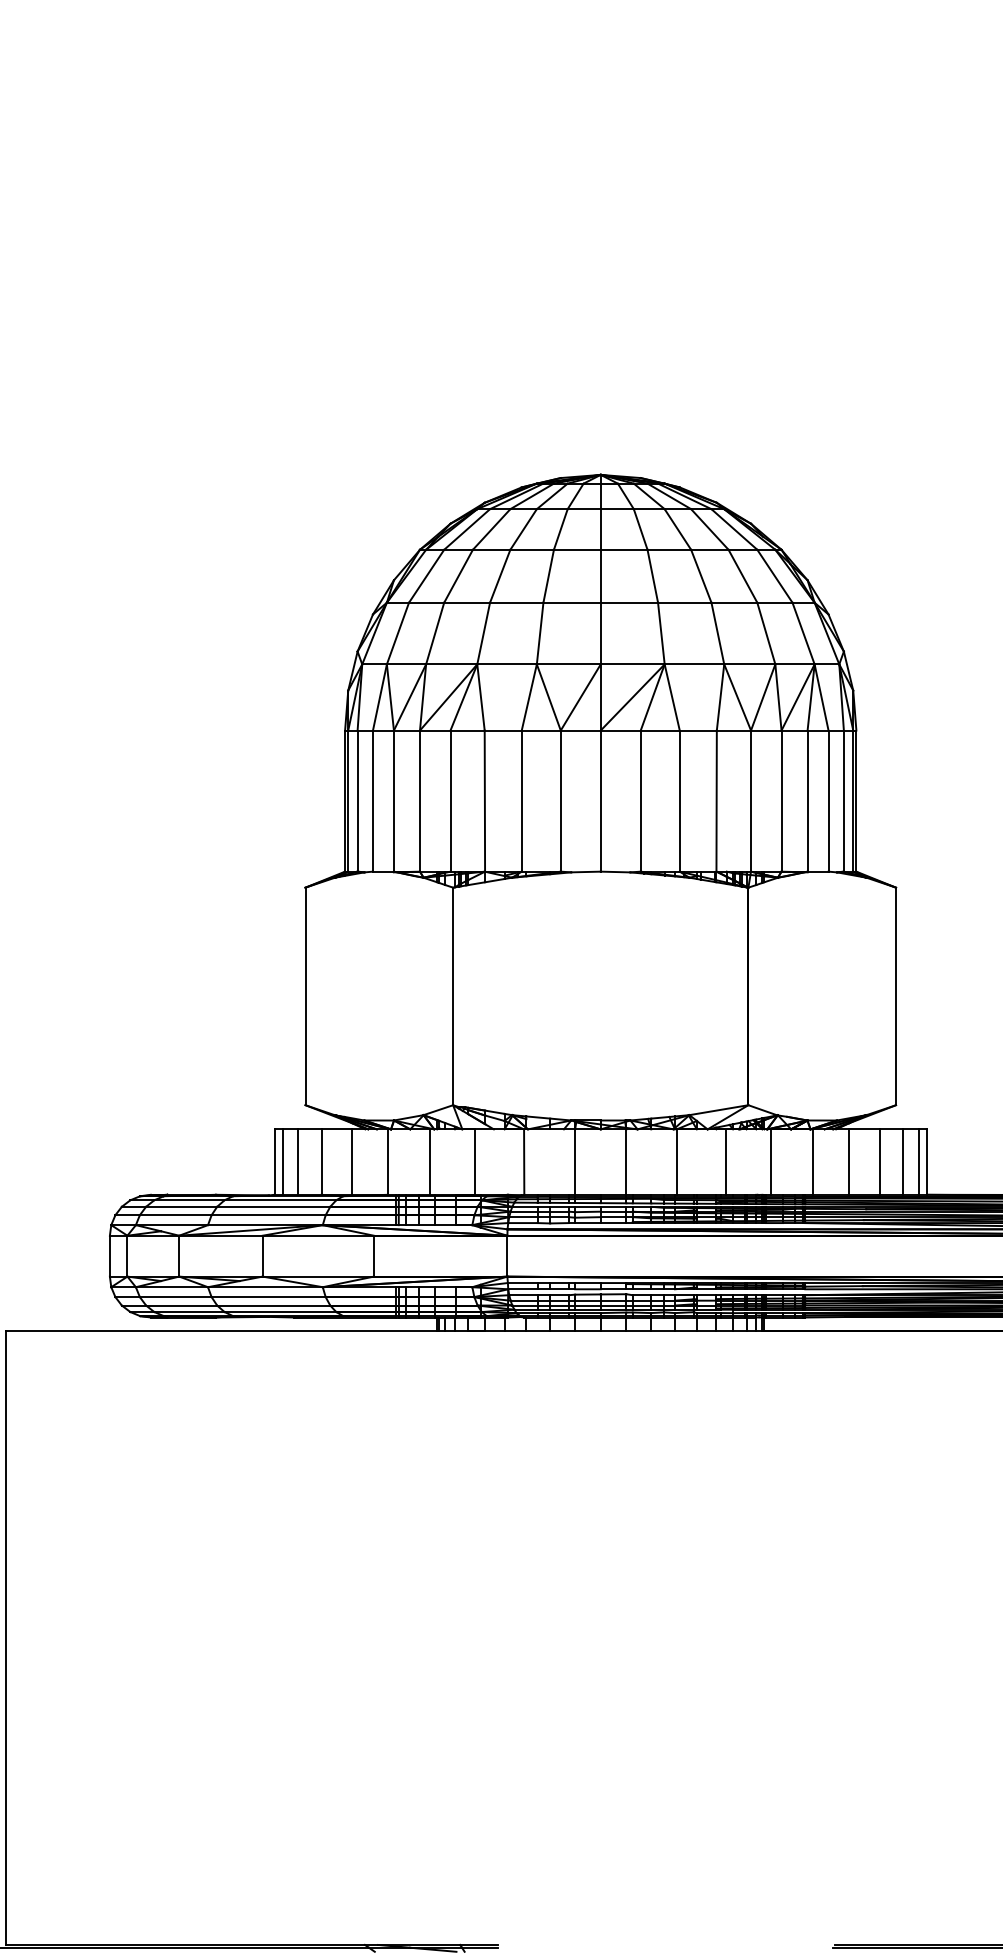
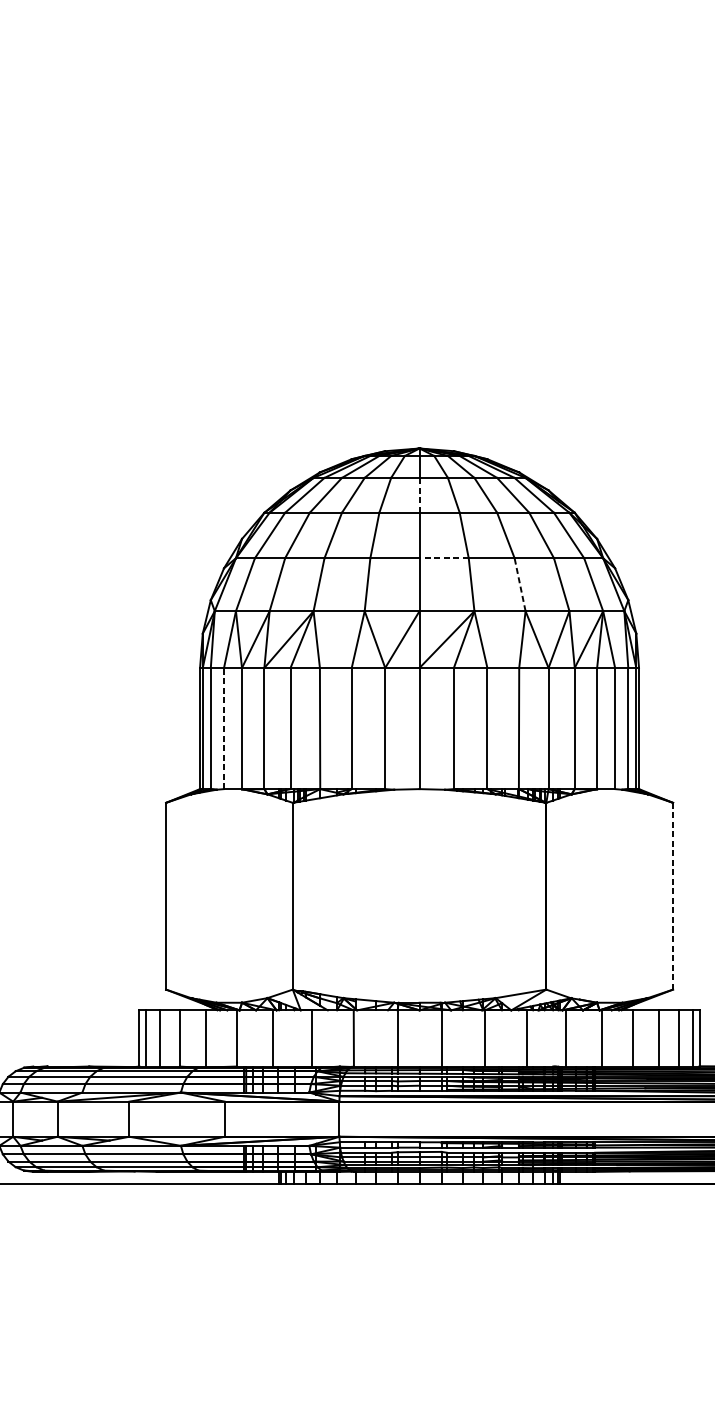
line: (600, 528) -> (419, 494), solid -> dashed
line: (629, 602) -> (444, 558), solid -> dashed
line: (717, 633) -> (519, 584), solid -> dashed
line: (372, 801) -> (223, 728), solid -> dashed
line: (896, 996) -> (673, 896), solid -> dashed

